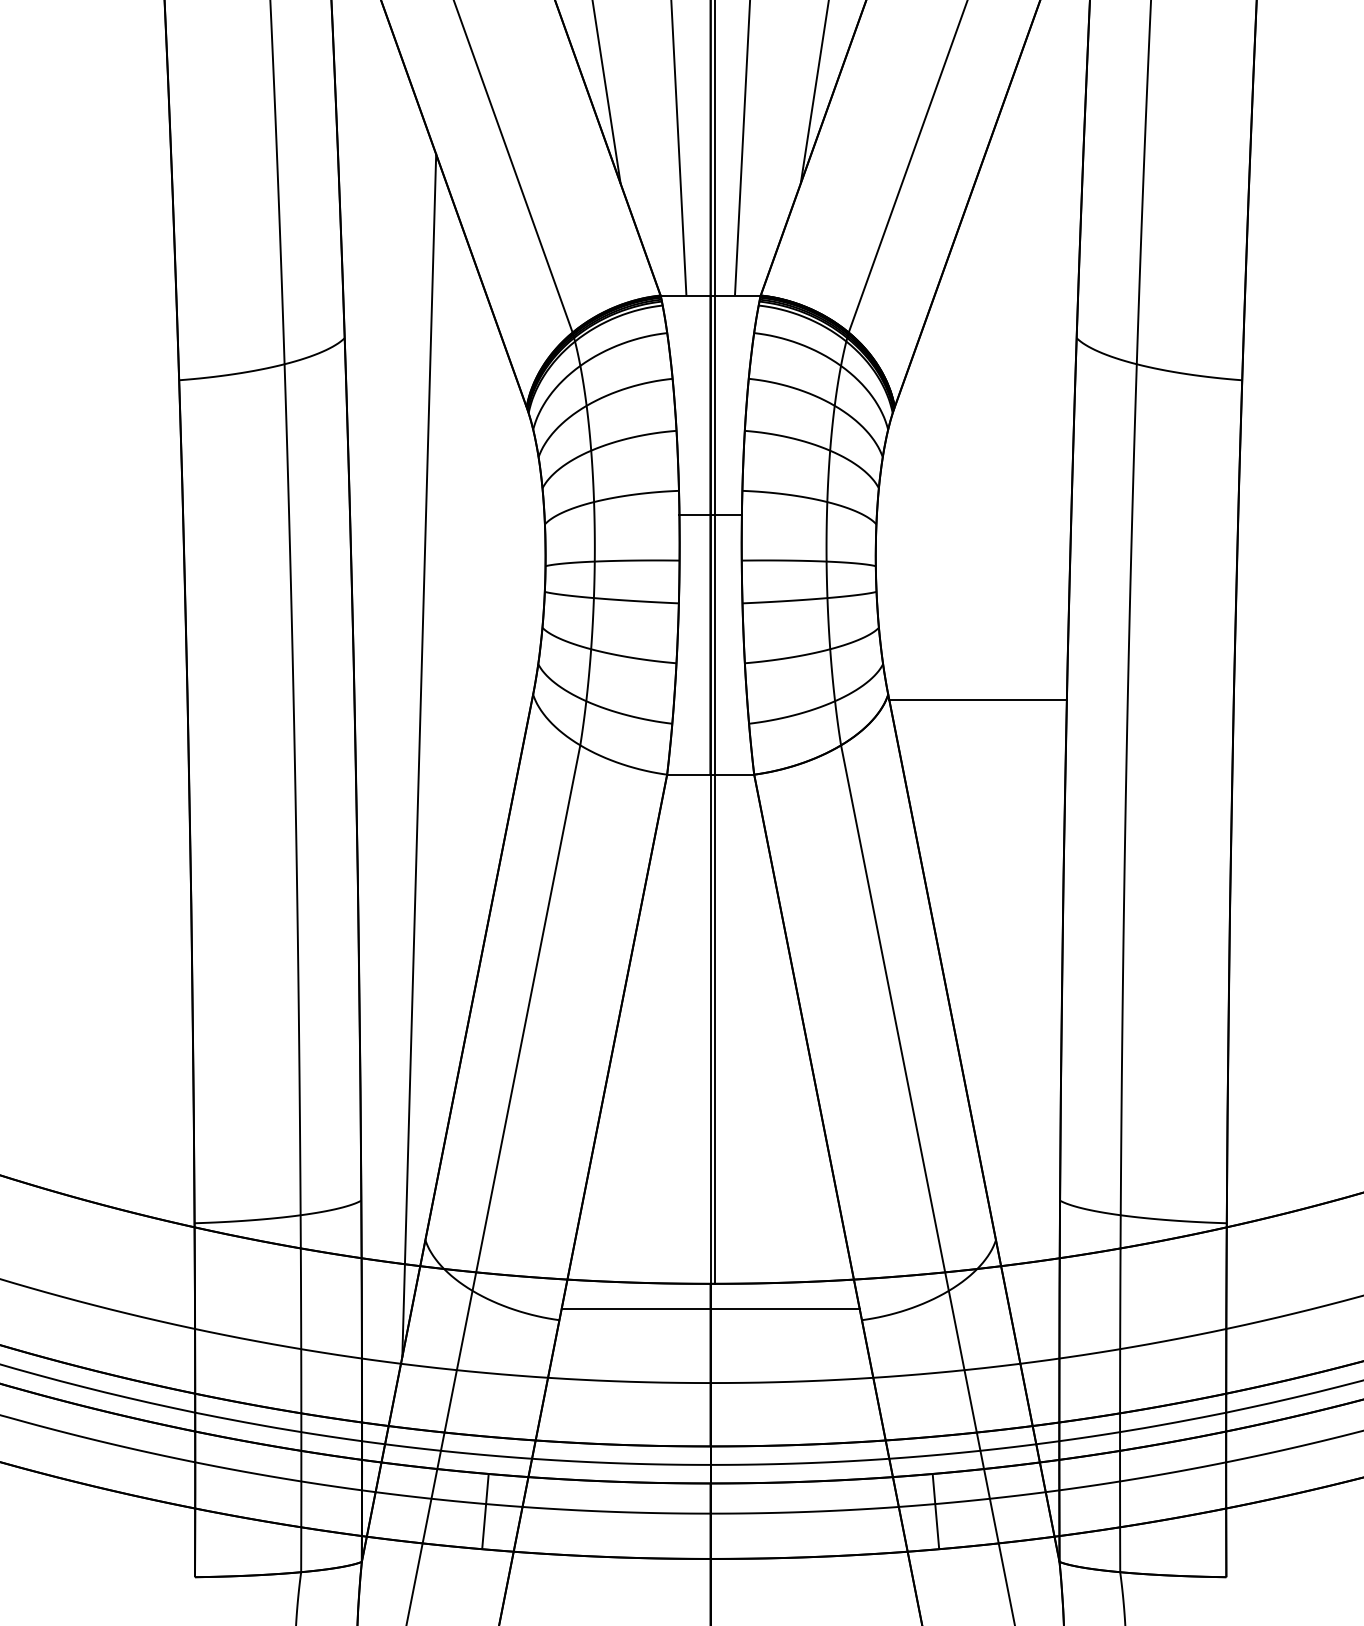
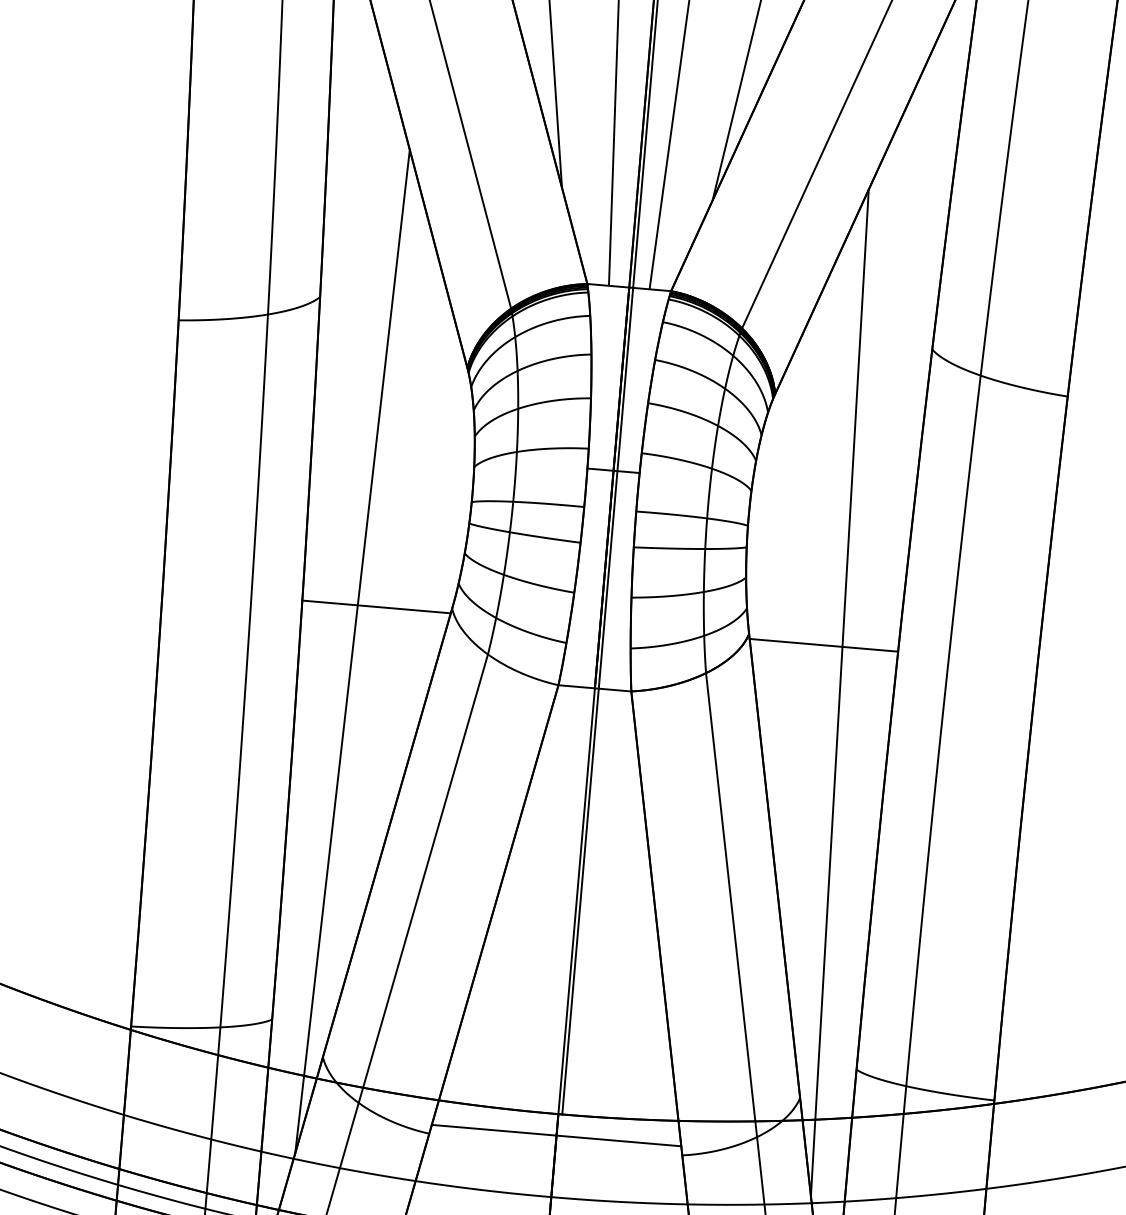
line: (443, 700) -> (376, 607), added
line: (1001, 754) -> (839, 692), added

